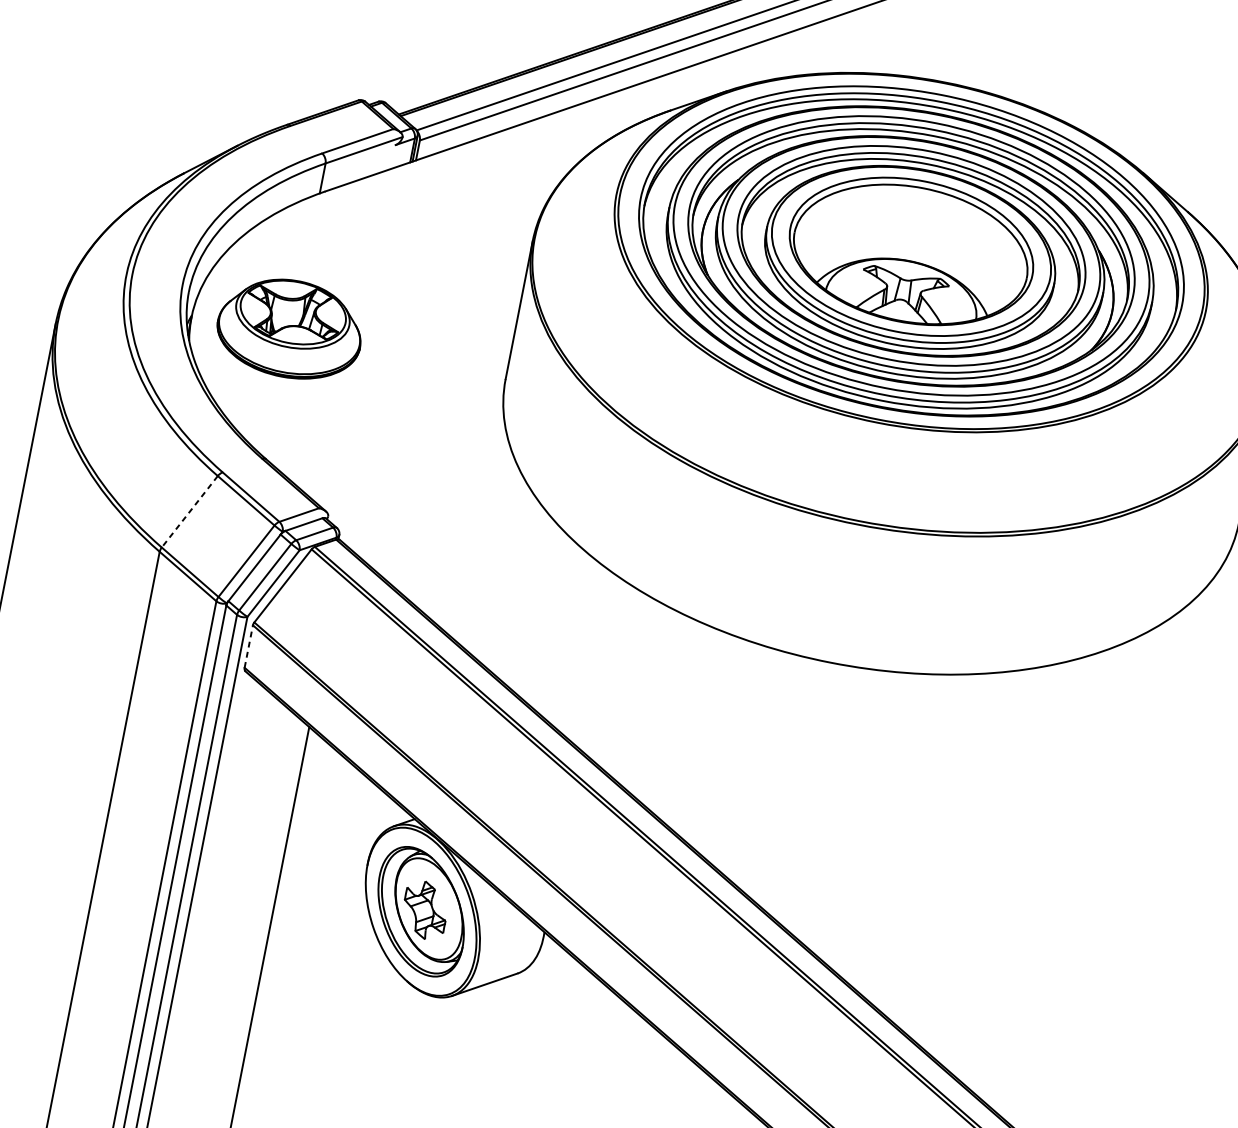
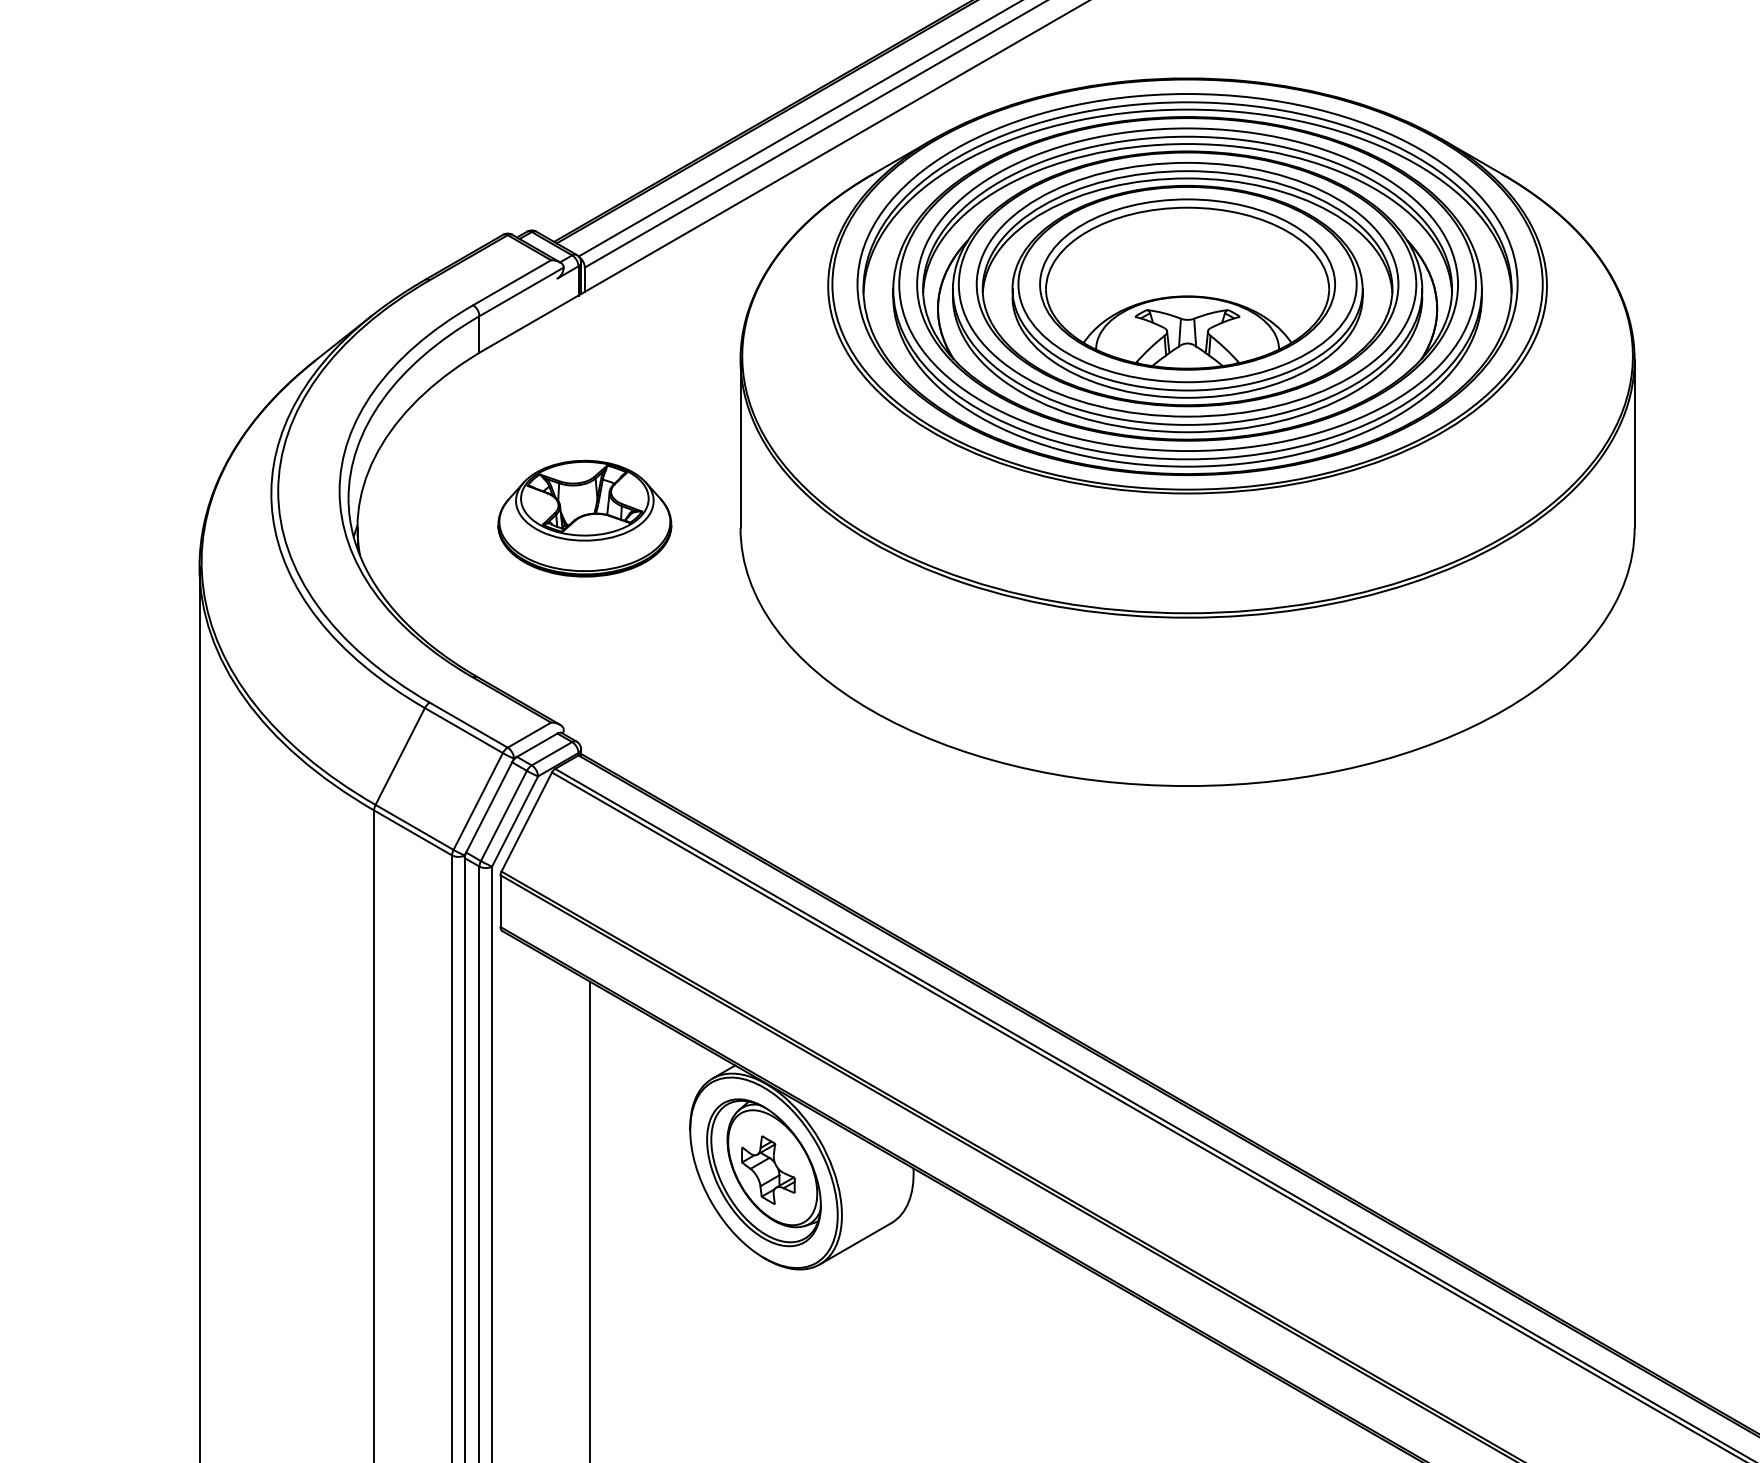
part: (289, 328) -> (584, 518), moved
line: (190, 511) -> (400, 756), dashed -> solid
line: (248, 646) -> (500, 901), dashed -> solid

